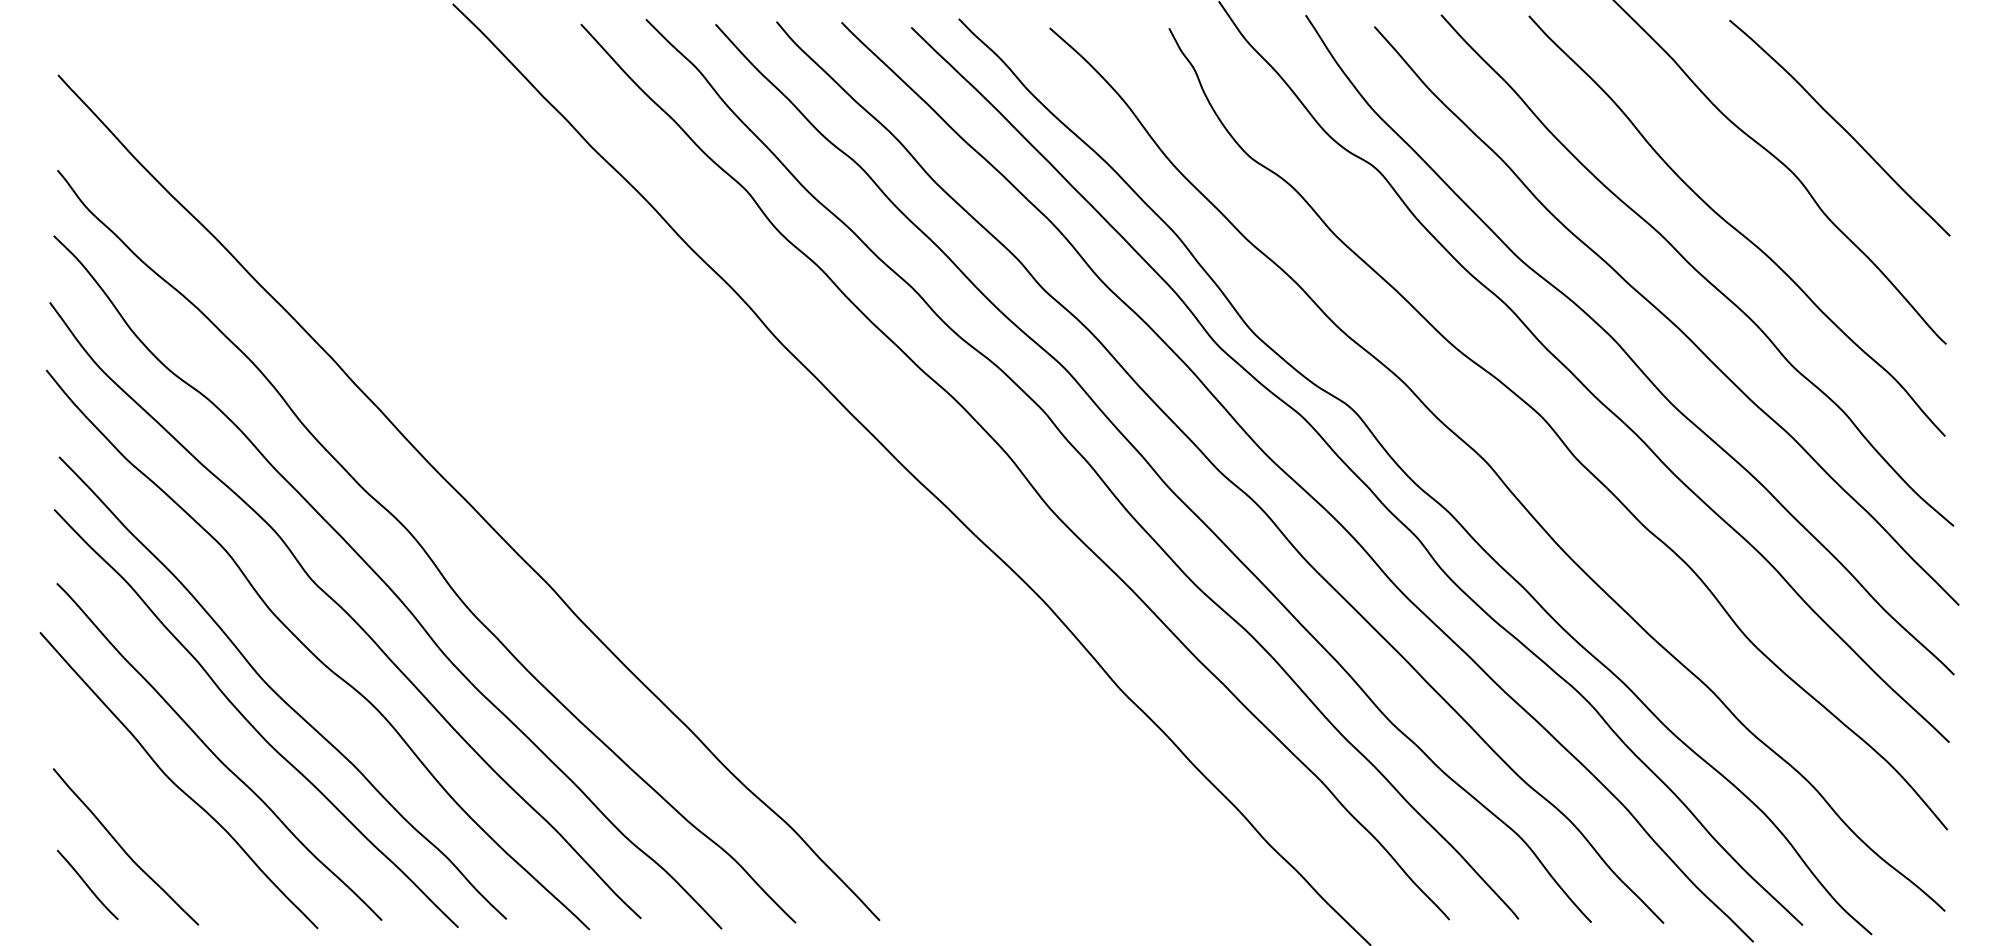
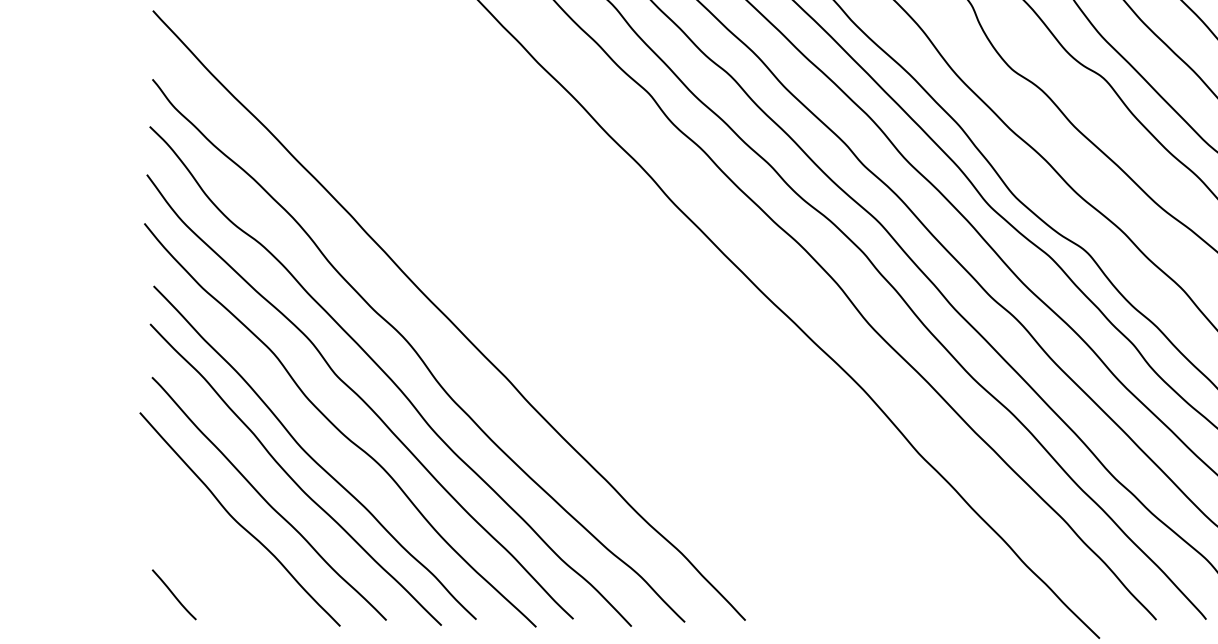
curve: (123, 848) -> (200, 568), removed

